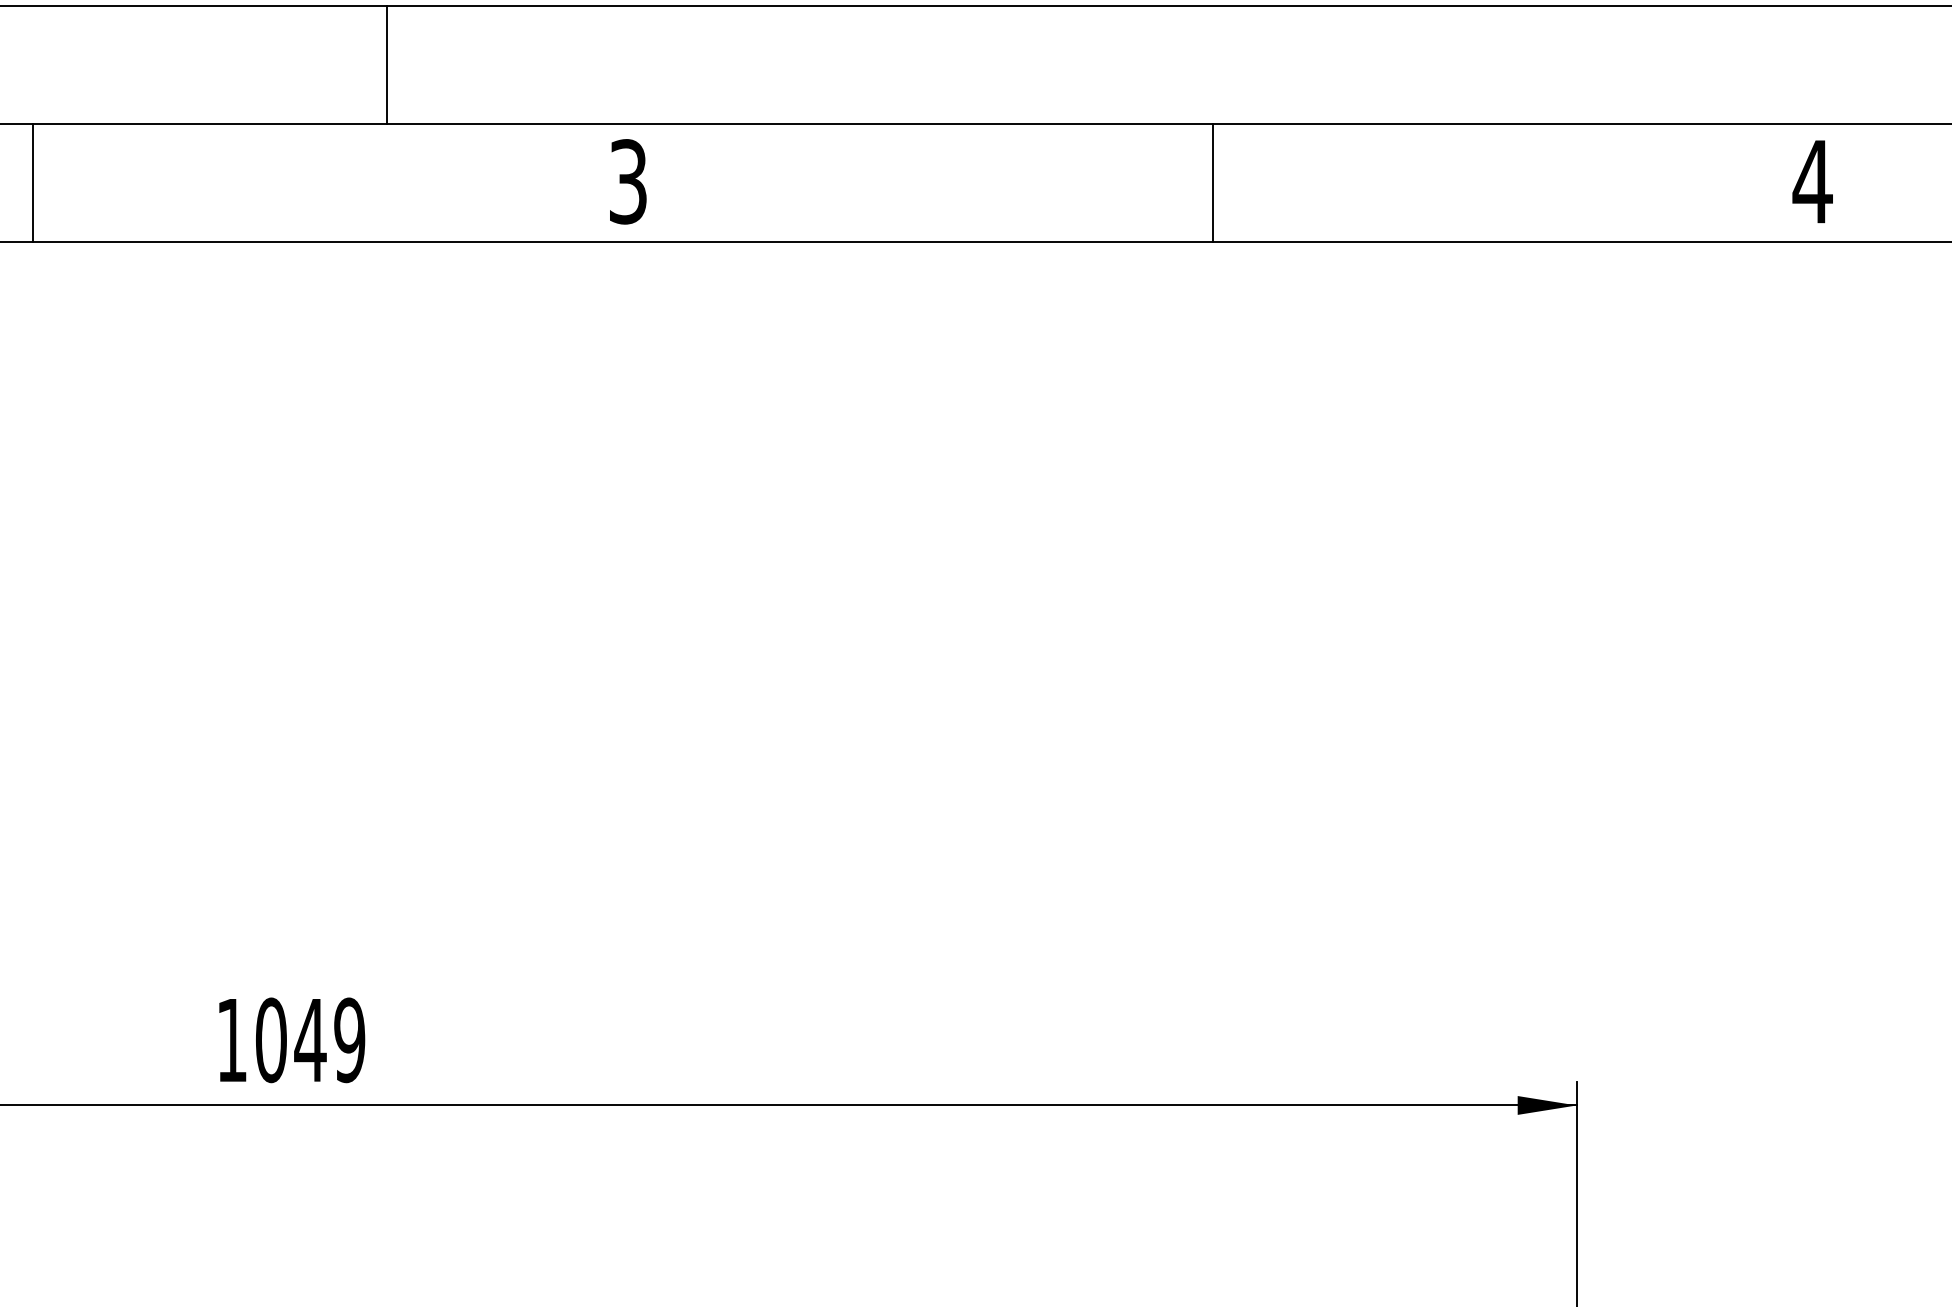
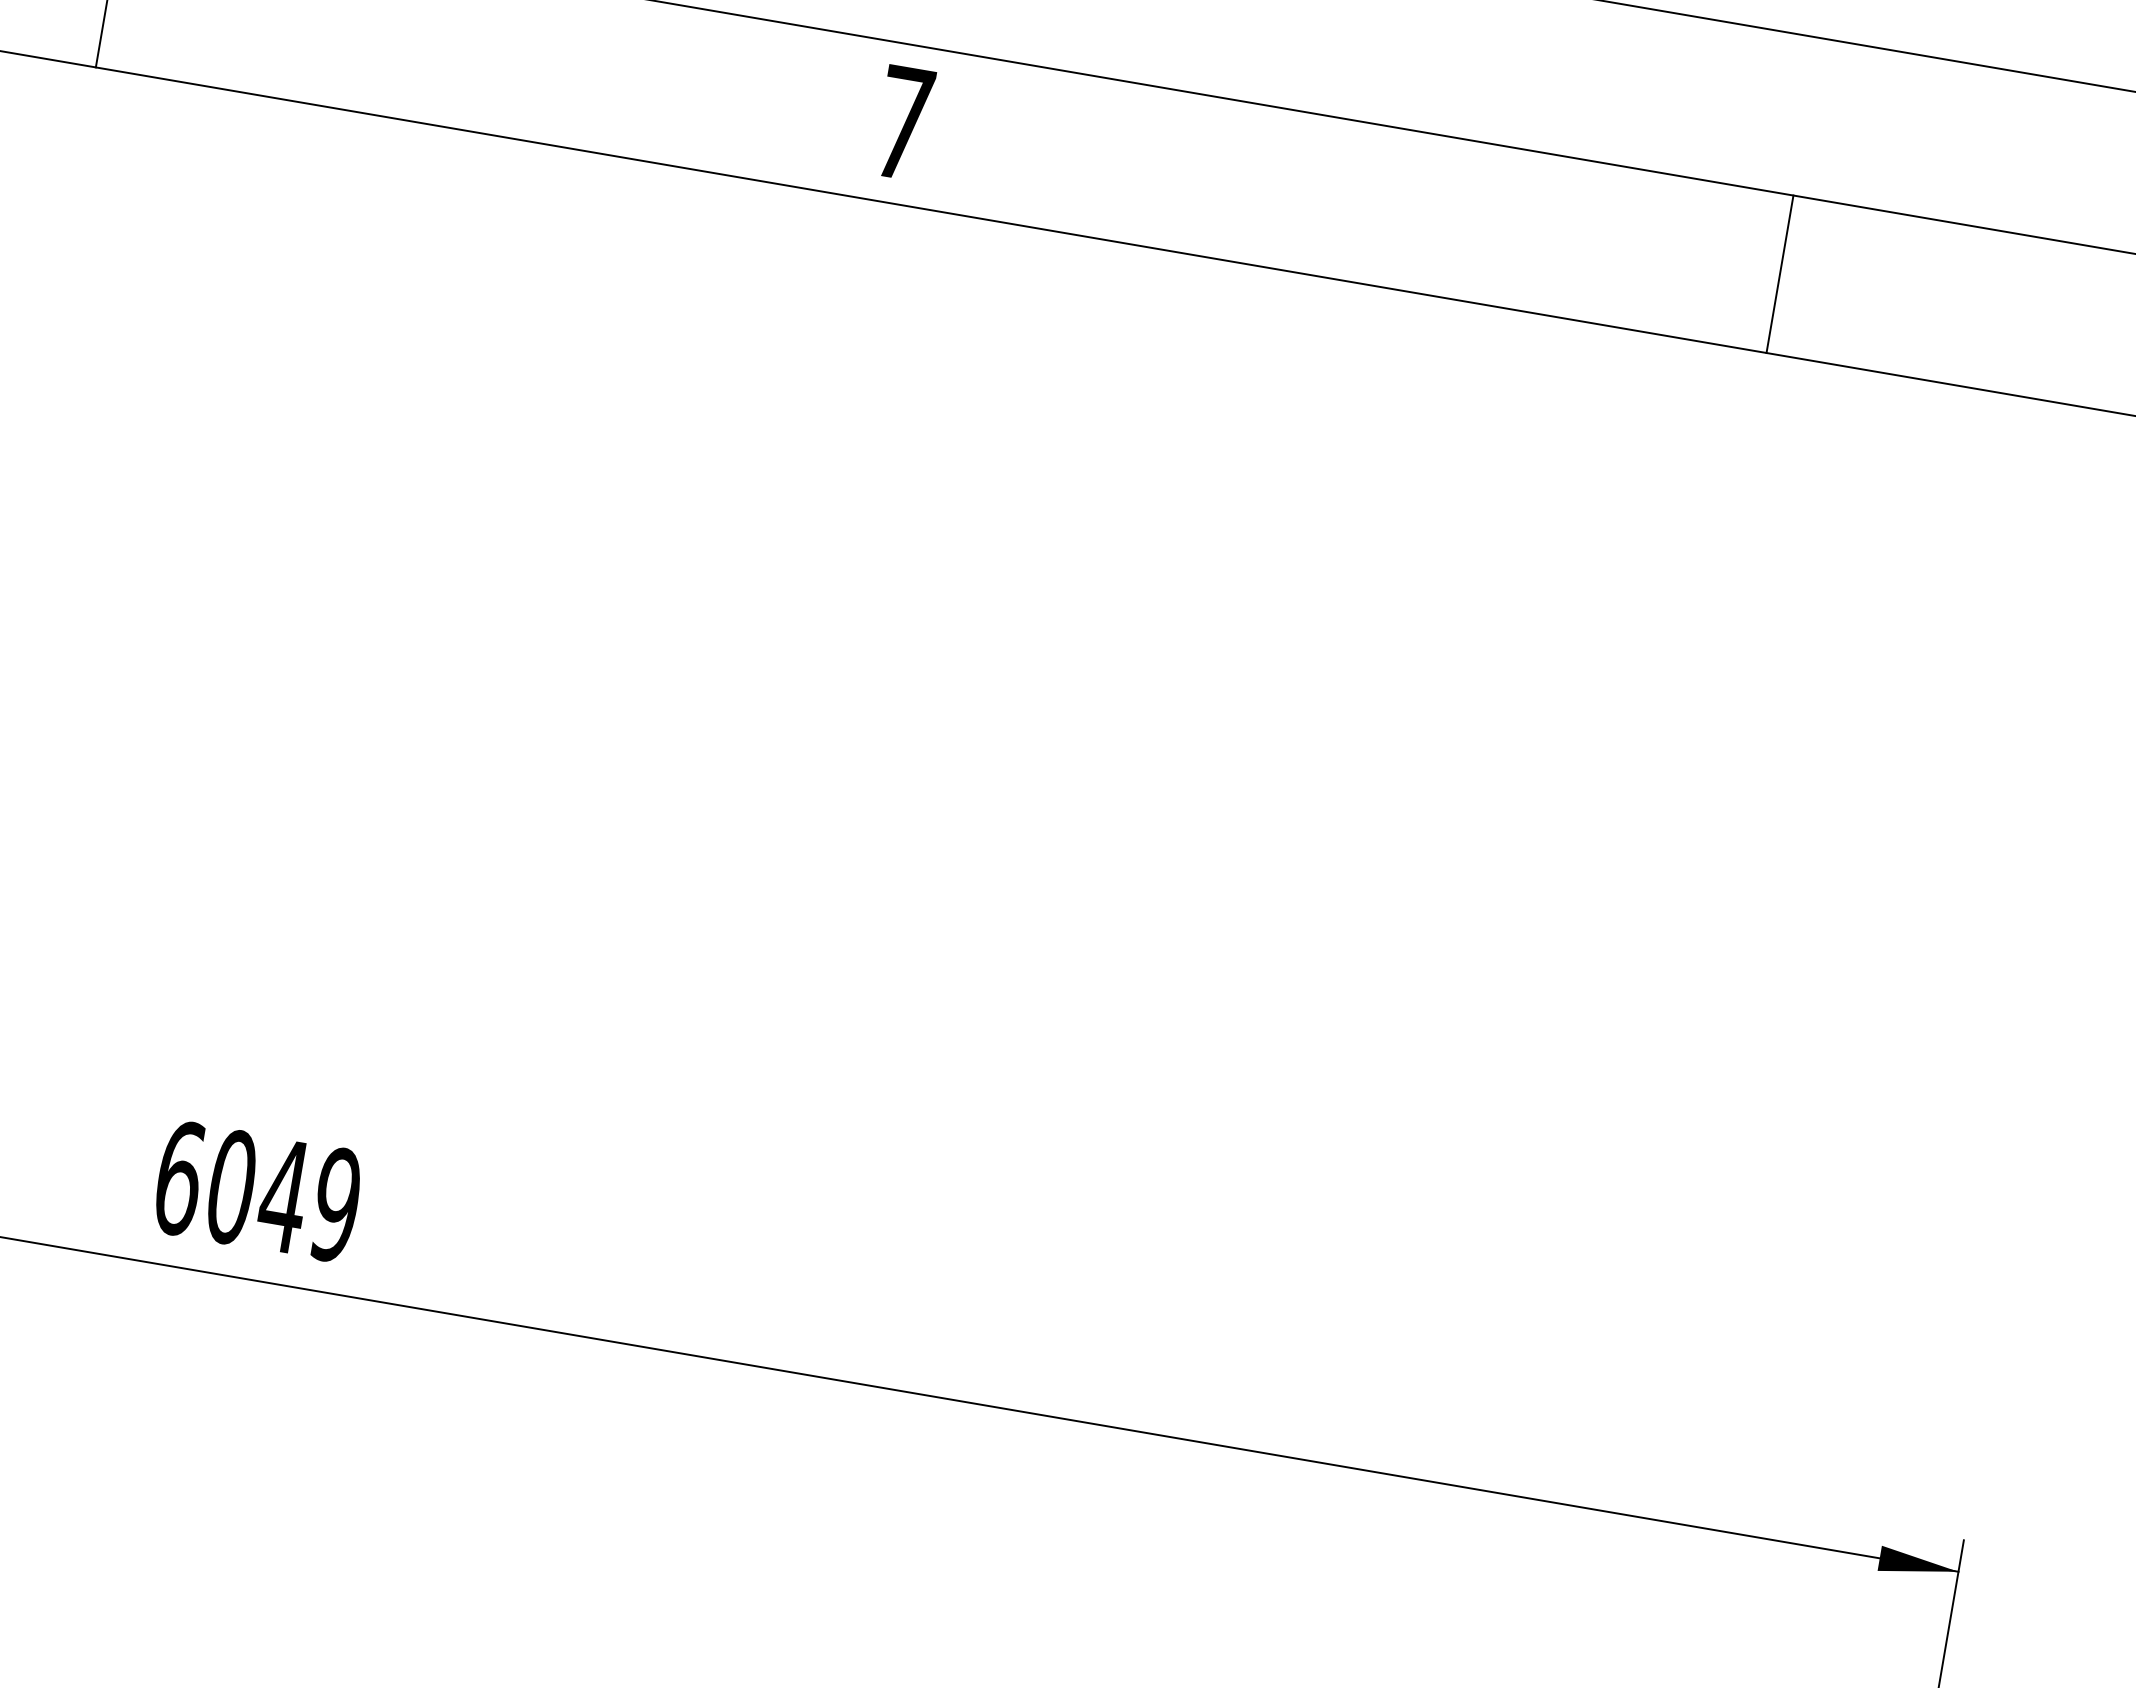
text: (628, 181) -> (904, 122), 3 -> 7
line: (1213, 182) -> (1780, 273), moved
text: (232, 1040) -> (179, 1178), 1049 -> 6049

